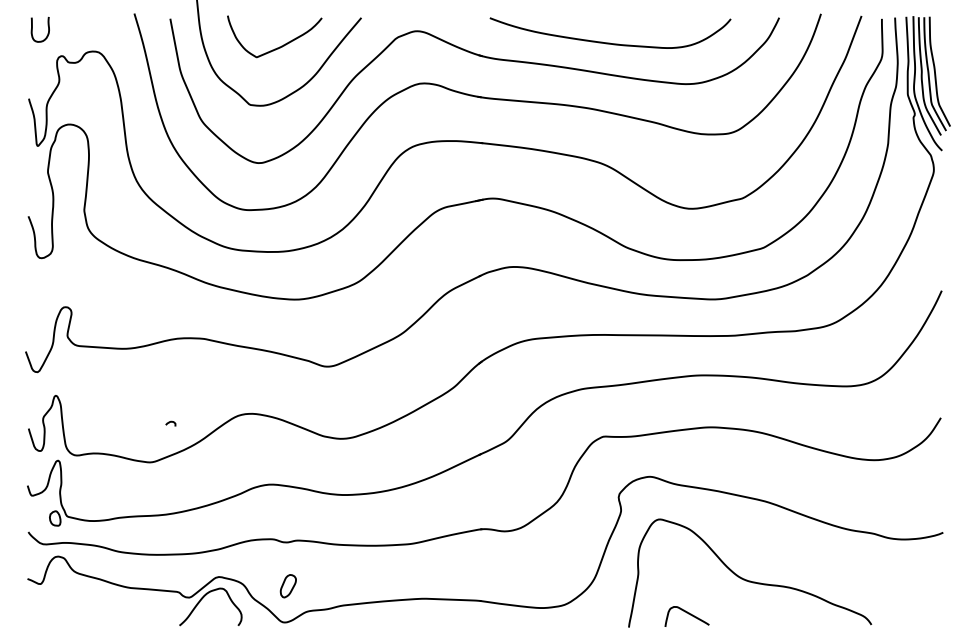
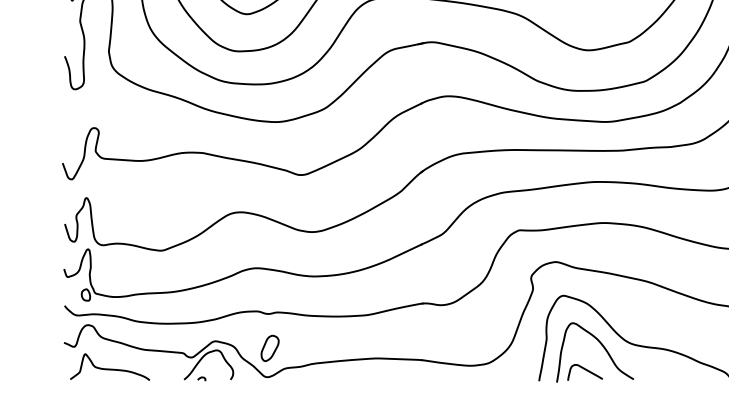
curve: (170, 422) -> (201, 377), moved
curve: (709, 584) -> (602, 347), added
part: (288, 586) -> (270, 348), size x1.43
curve: (85, 611) -> (109, 368), added

